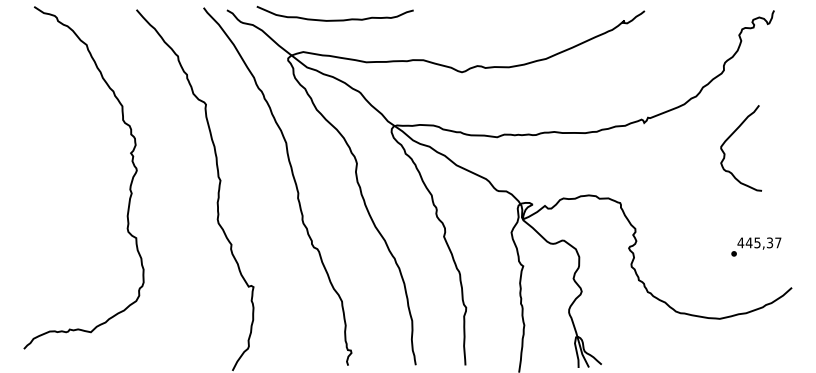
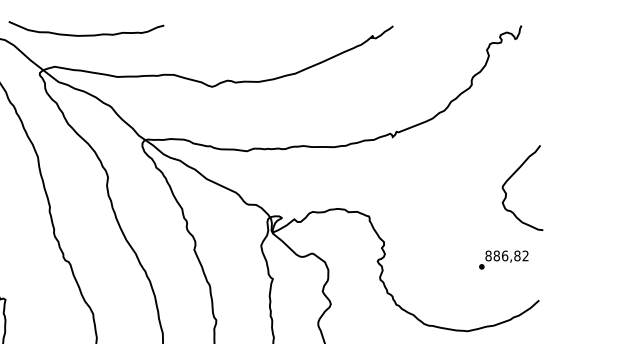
curve: (730, 137) -> (511, 177), moved
text: (759, 242) -> (507, 255), 445,37 -> 886,82

